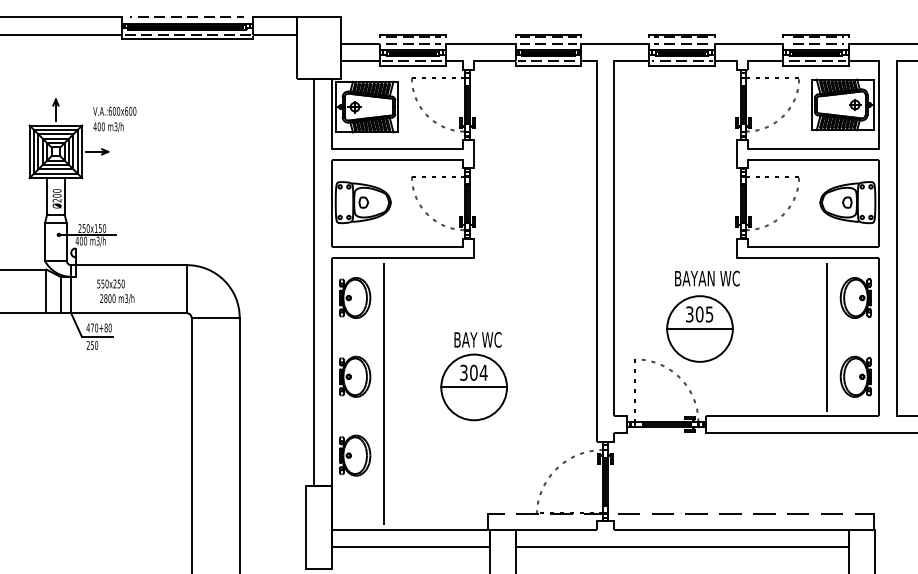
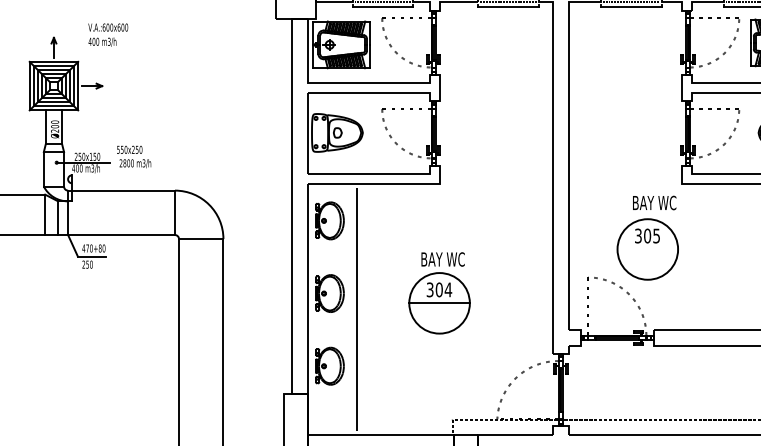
text: (114, 119) -> (107, 35), moved
text: (707, 278) -> (654, 202), BAYAN WC -> BAY WC
text: (115, 291) -> (133, 156), moved
line: (699, 329) -> (647, 249), removed

